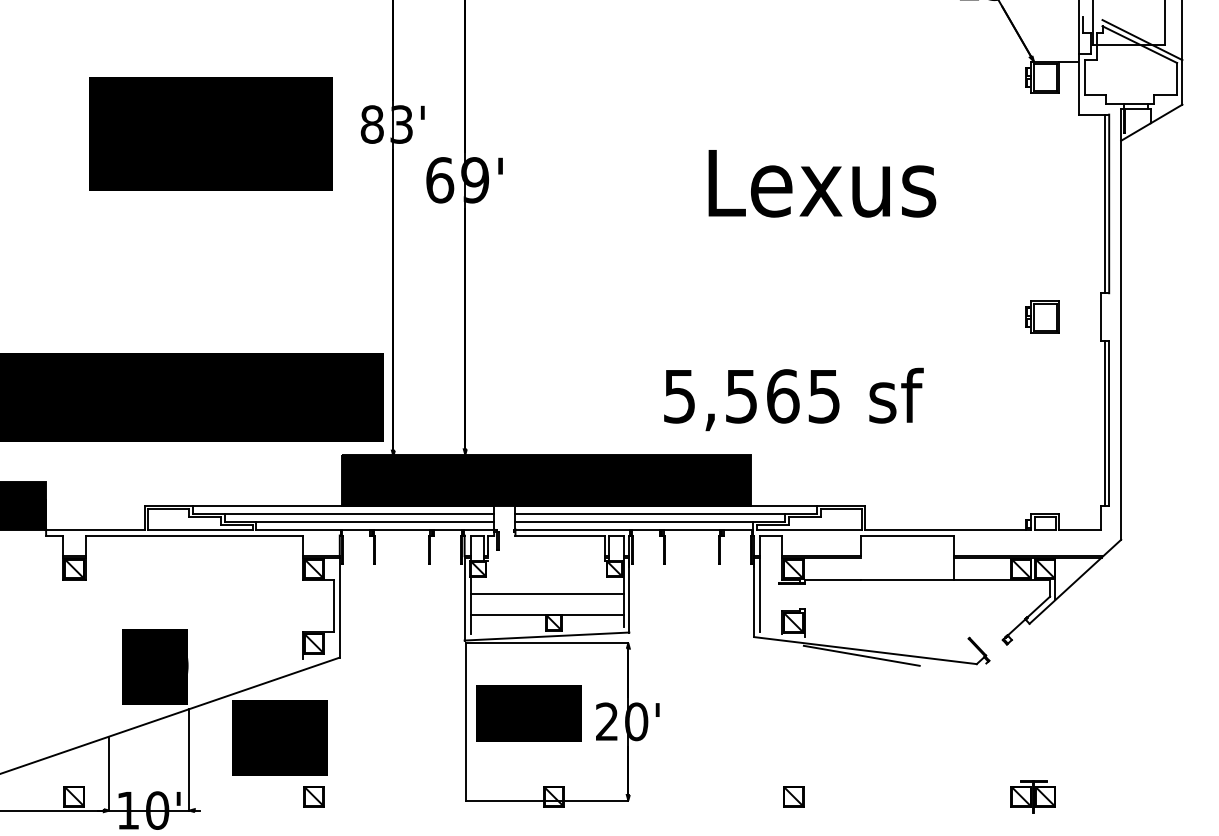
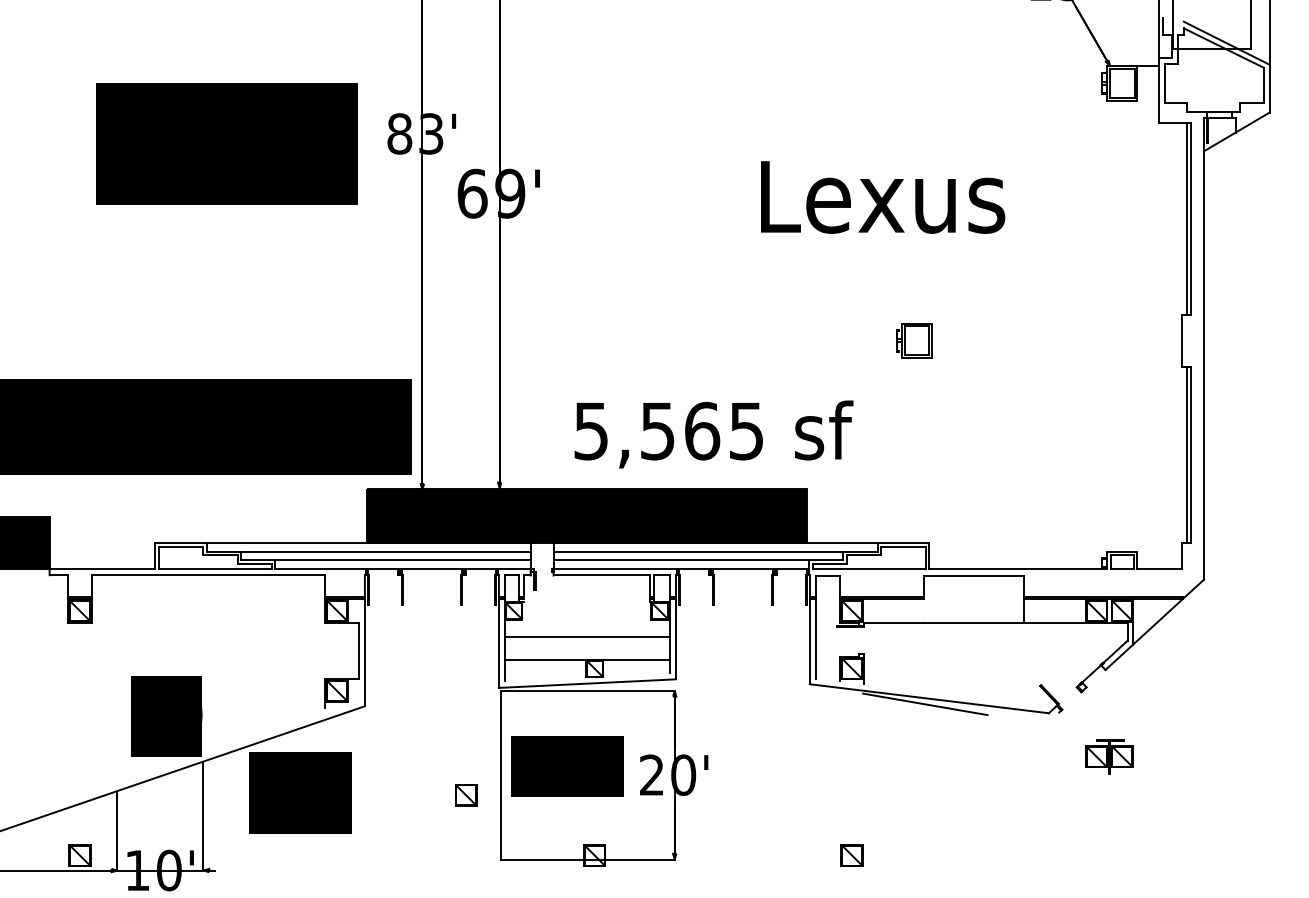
part: (1042, 316) -> (914, 340), moved
text: (793, 399) -> (713, 434), moved
part: (313, 796) -> (465, 795), moved
part: (1032, 796) -> (1108, 756), moved

